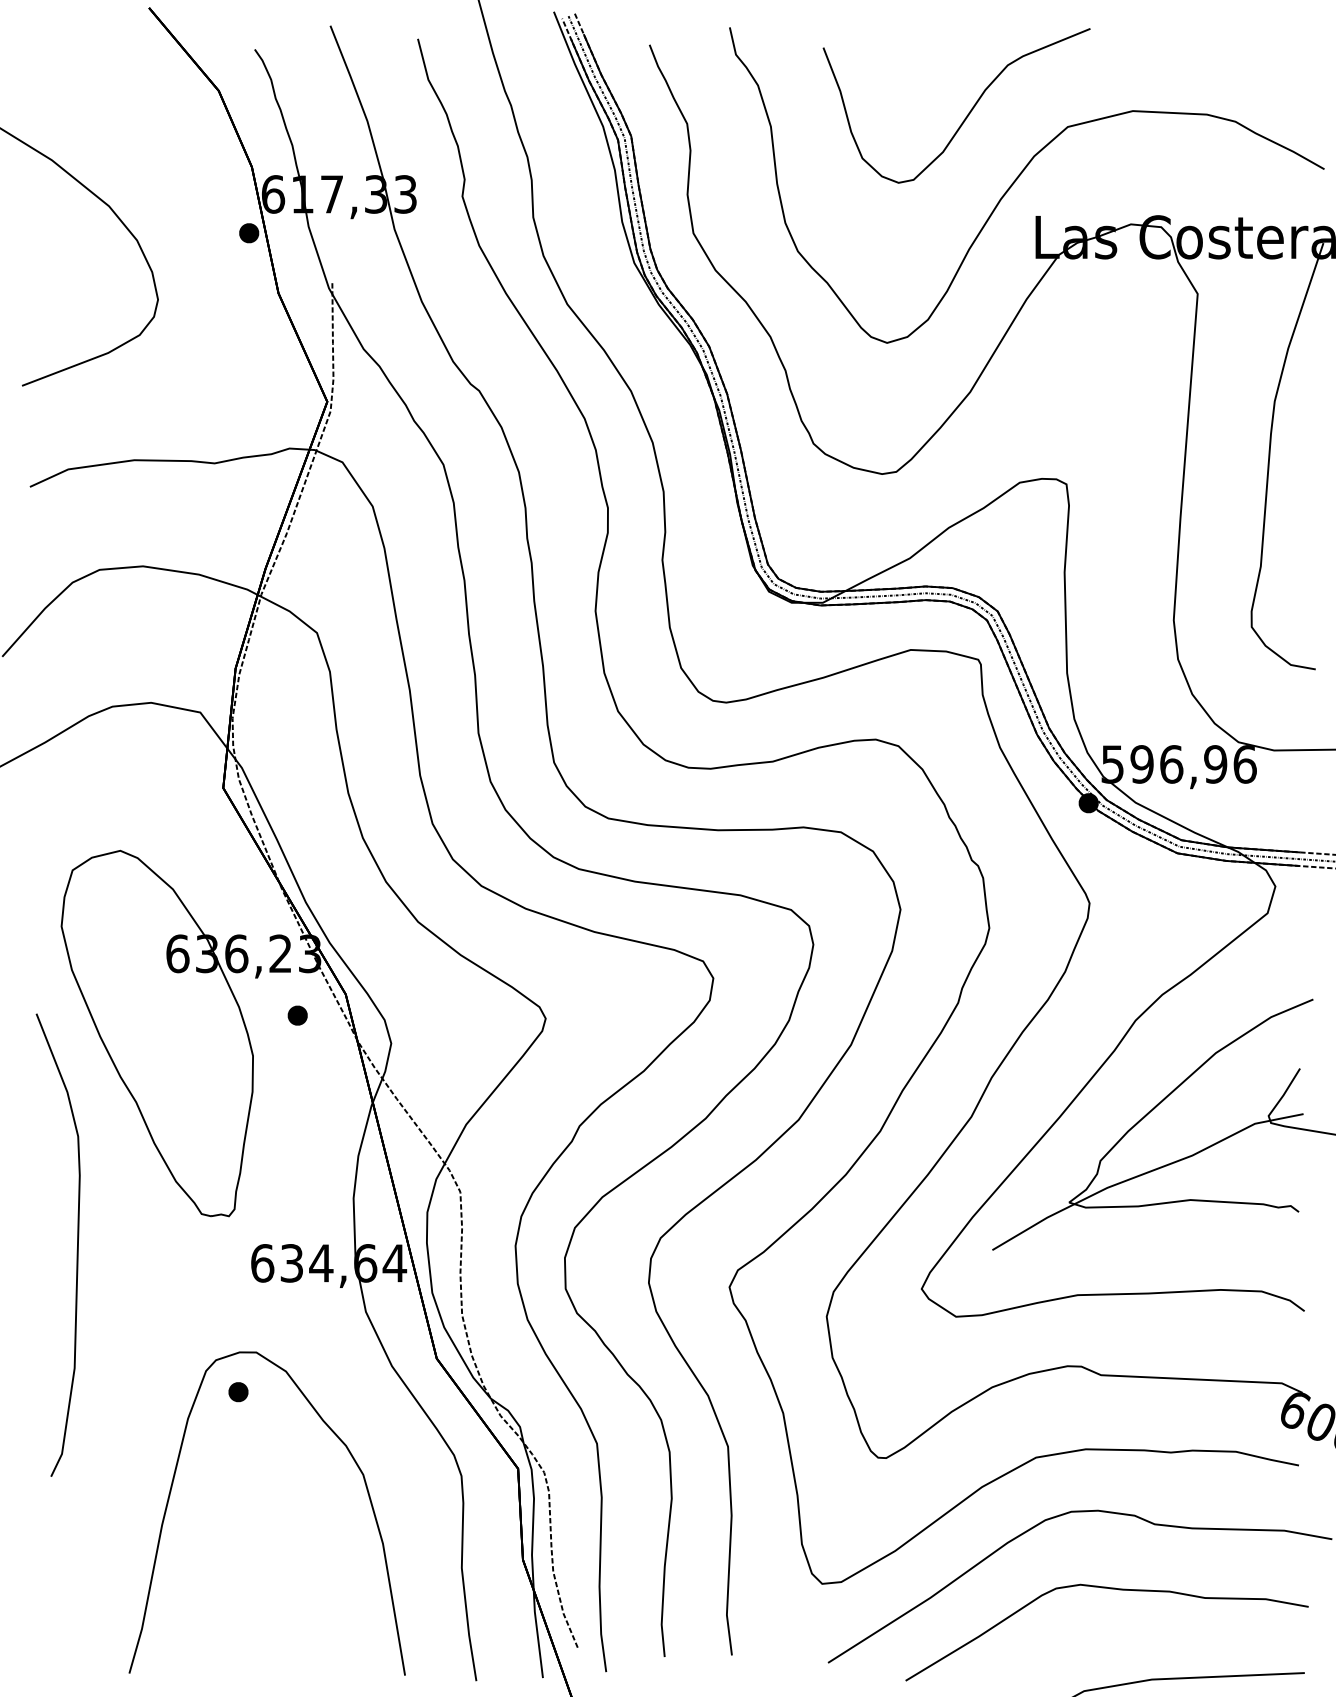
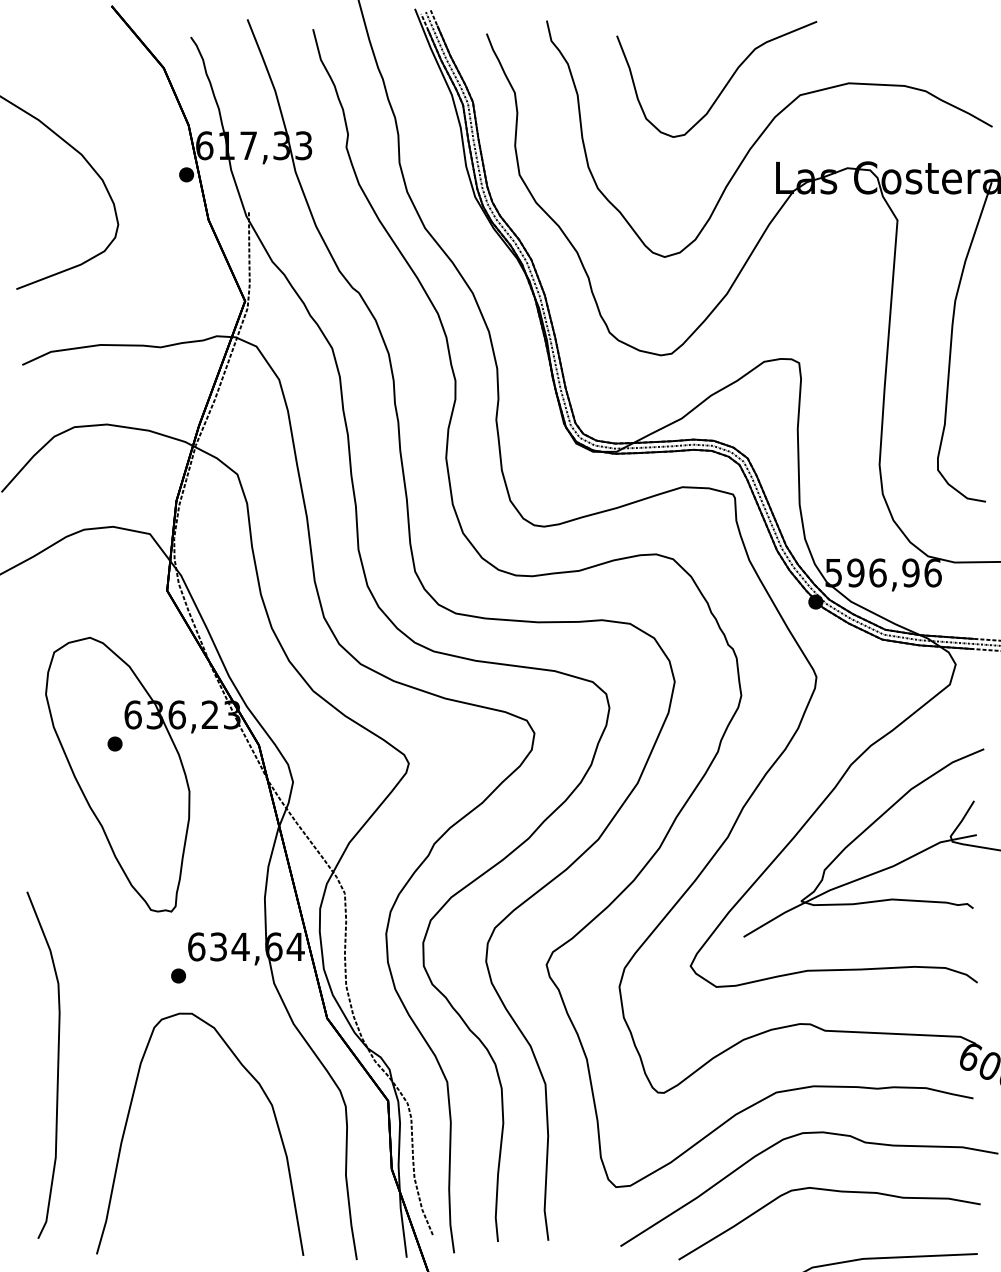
part: (297, 1015) -> (114, 743), moved
curve: (76, 1250) -> (57, 1069), moved
part: (238, 1392) -> (178, 976), moved

